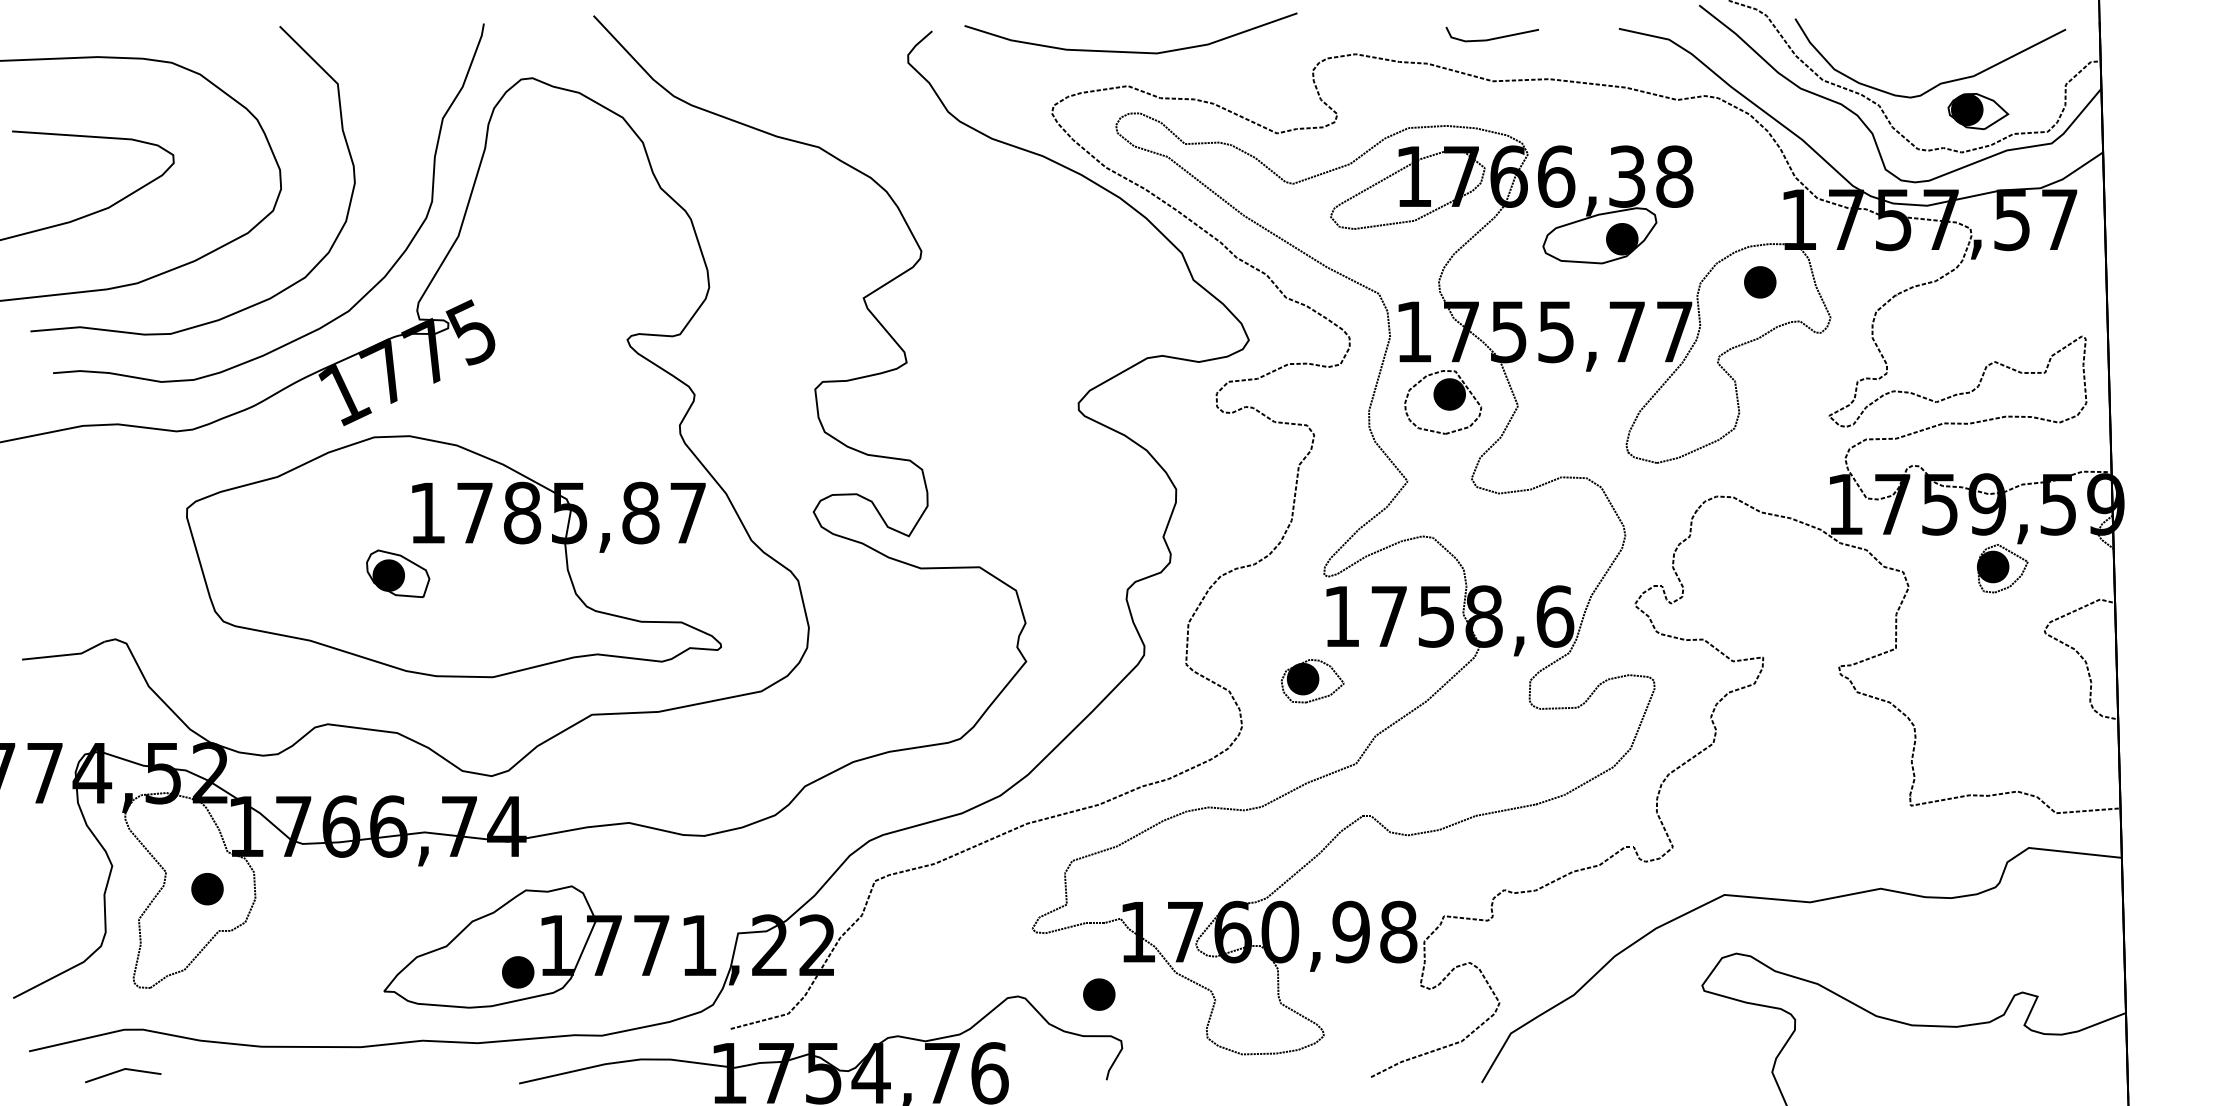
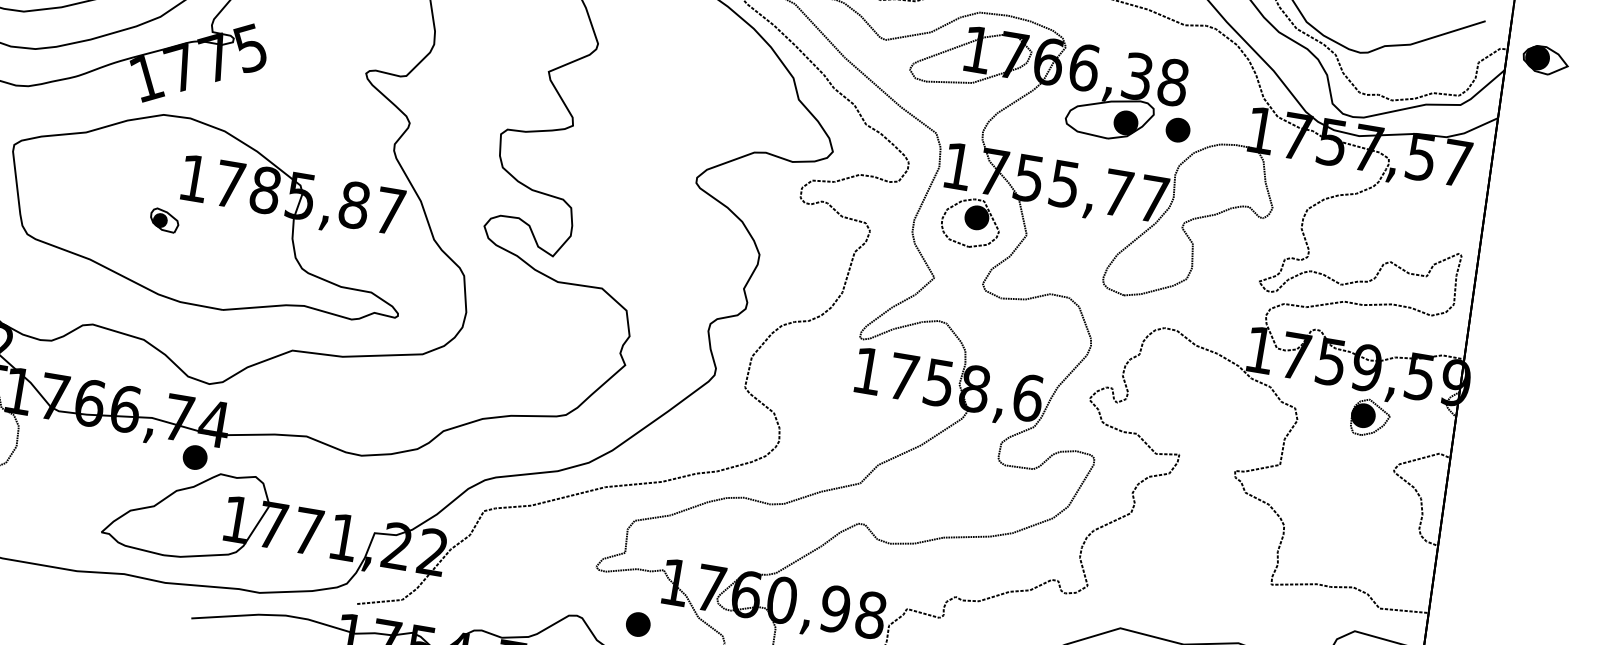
part: (1978, 111) -> (1545, 60), moved
part: (1760, 282) -> (1178, 130), moved
part: (398, 573) -> (164, 220), size x0.6
part: (1312, 681) -> (837, 416), removed
part: (518, 972) -> (195, 457), moved

